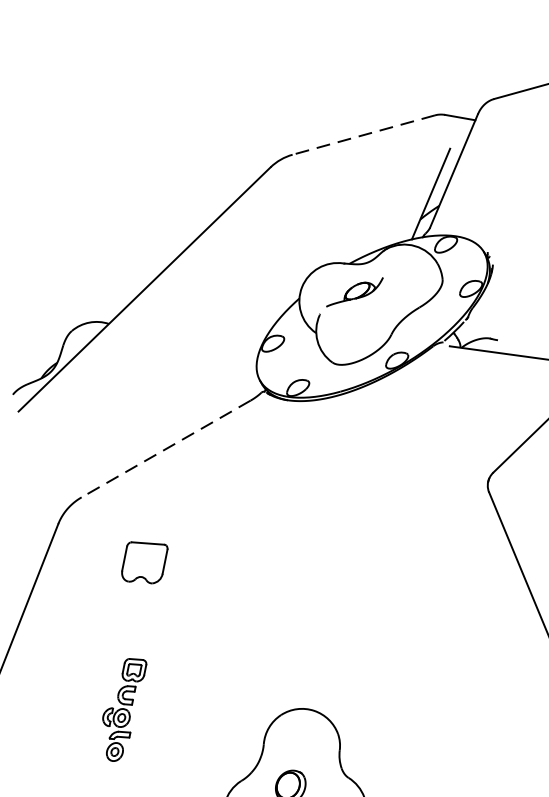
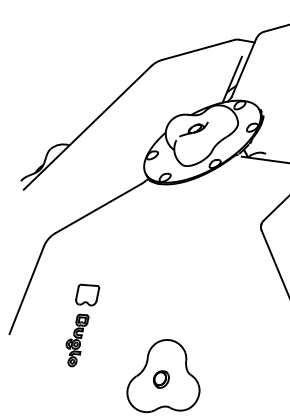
line: (362, 136) -> (197, 50), dashed -> solid
line: (166, 448) -> (98, 208), dashed -> solid
part: (144, 561) -> (87, 294), moved

